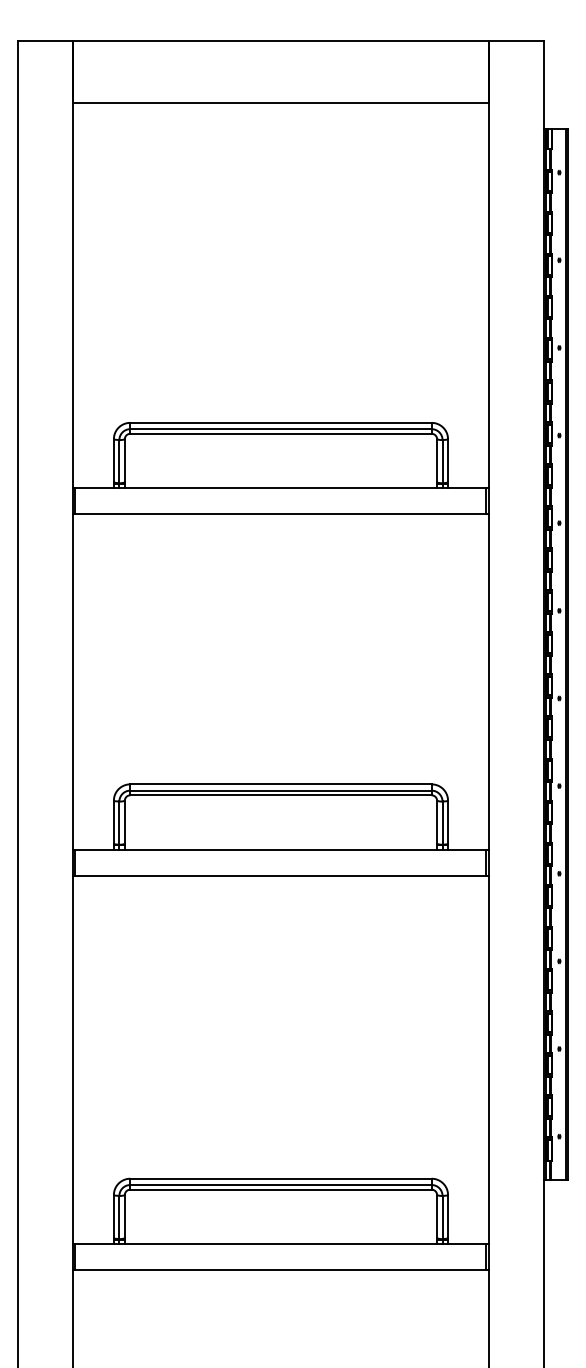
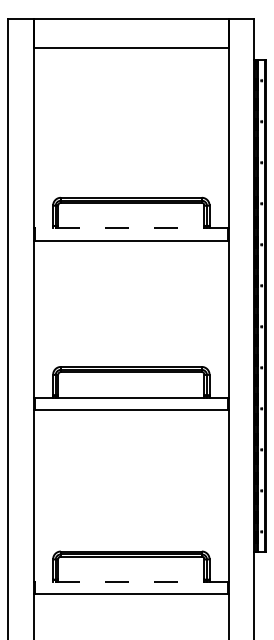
line: (279, 488) -> (130, 228), solid -> dashed
line: (279, 1244) -> (130, 582), solid -> dashed

